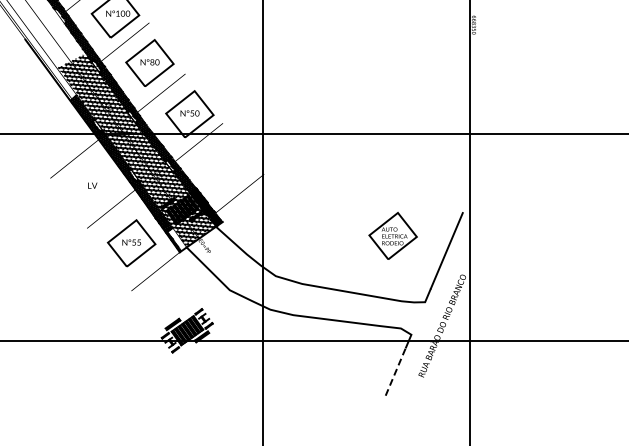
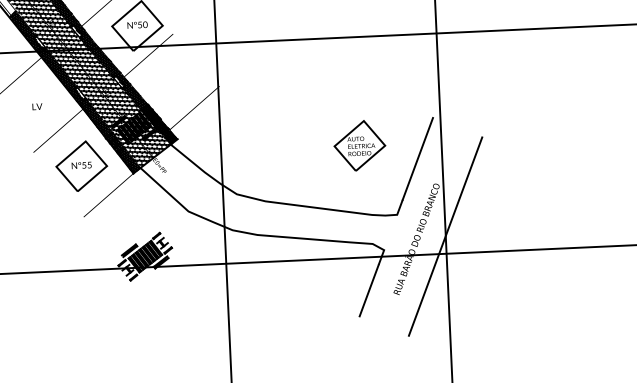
hatch: (176, 239) -> (129, 160), added
line: (469, 324) -> (445, 236), added
line: (395, 372) -> (369, 291), dashed -> solid

